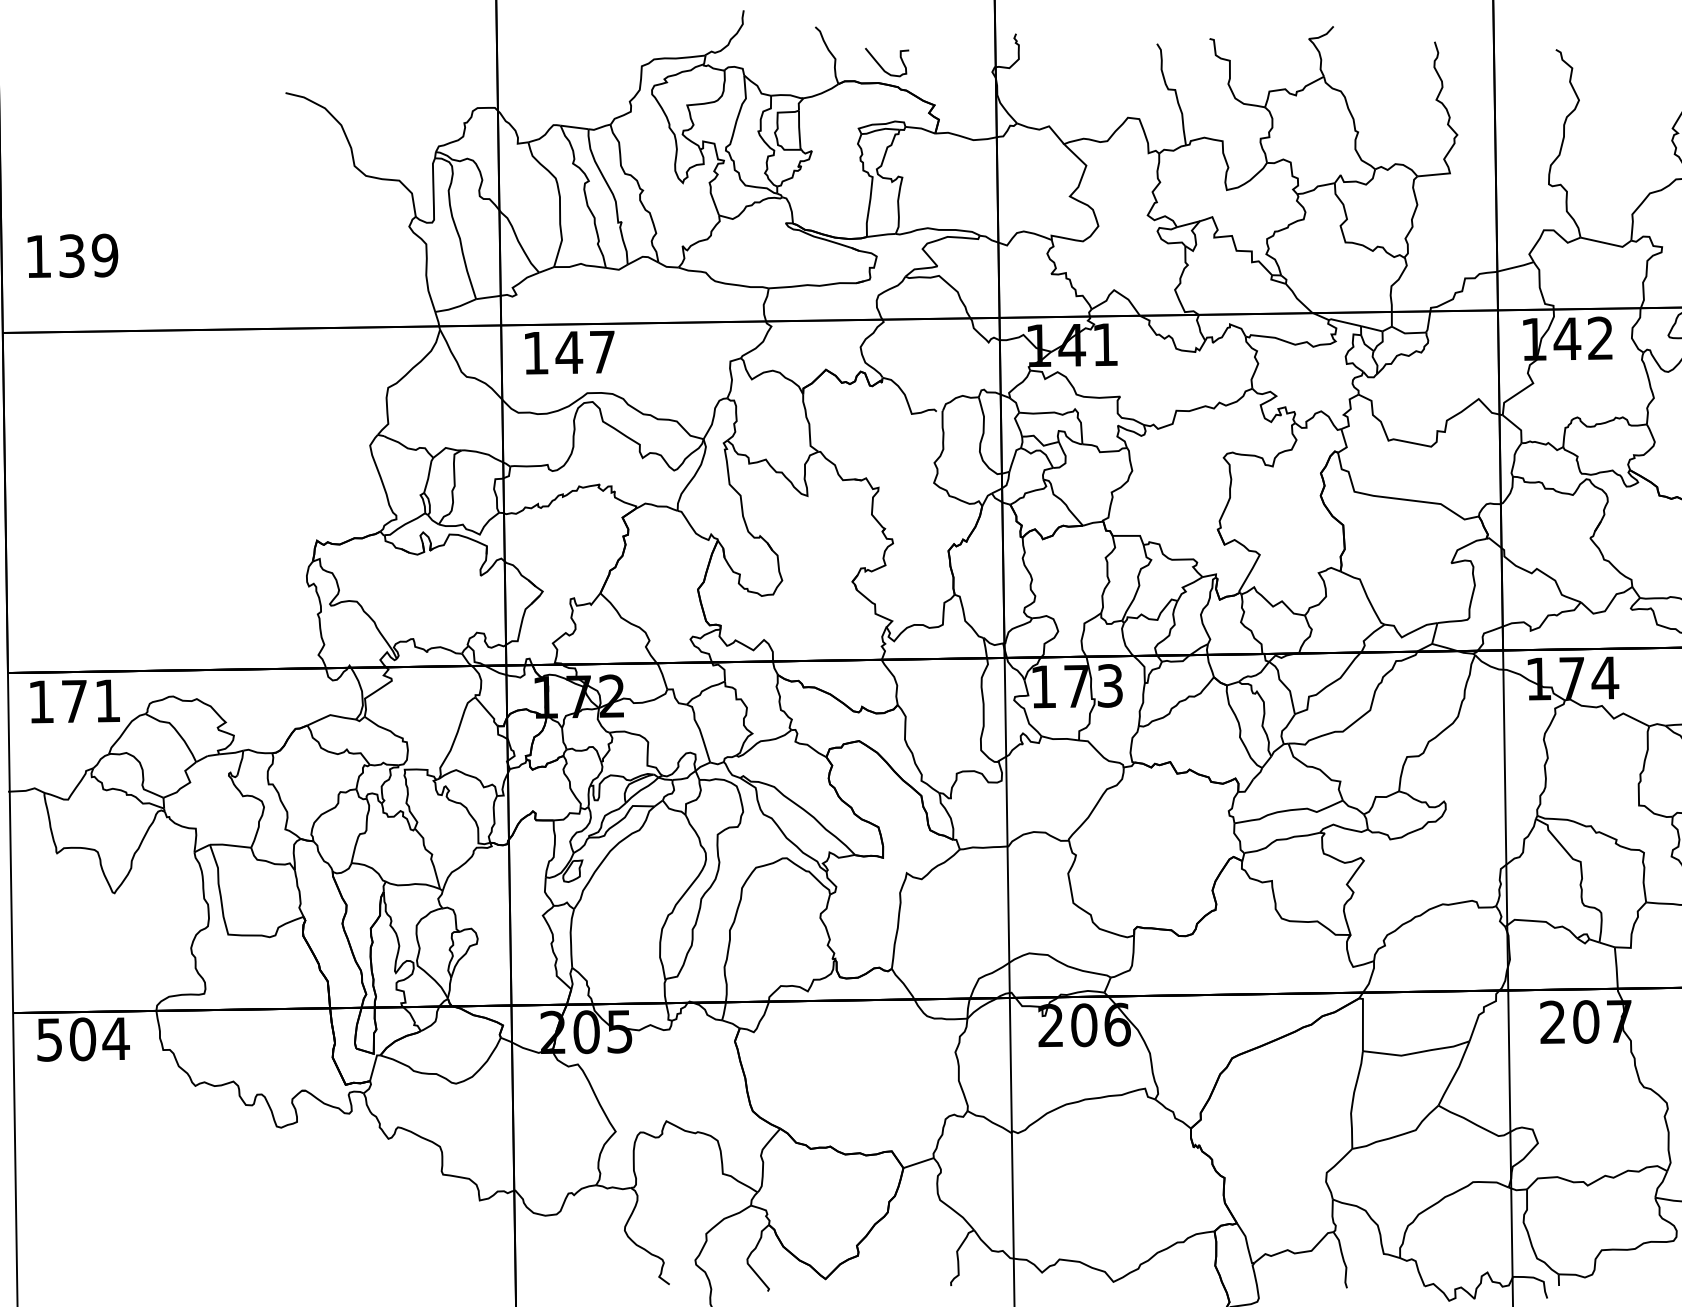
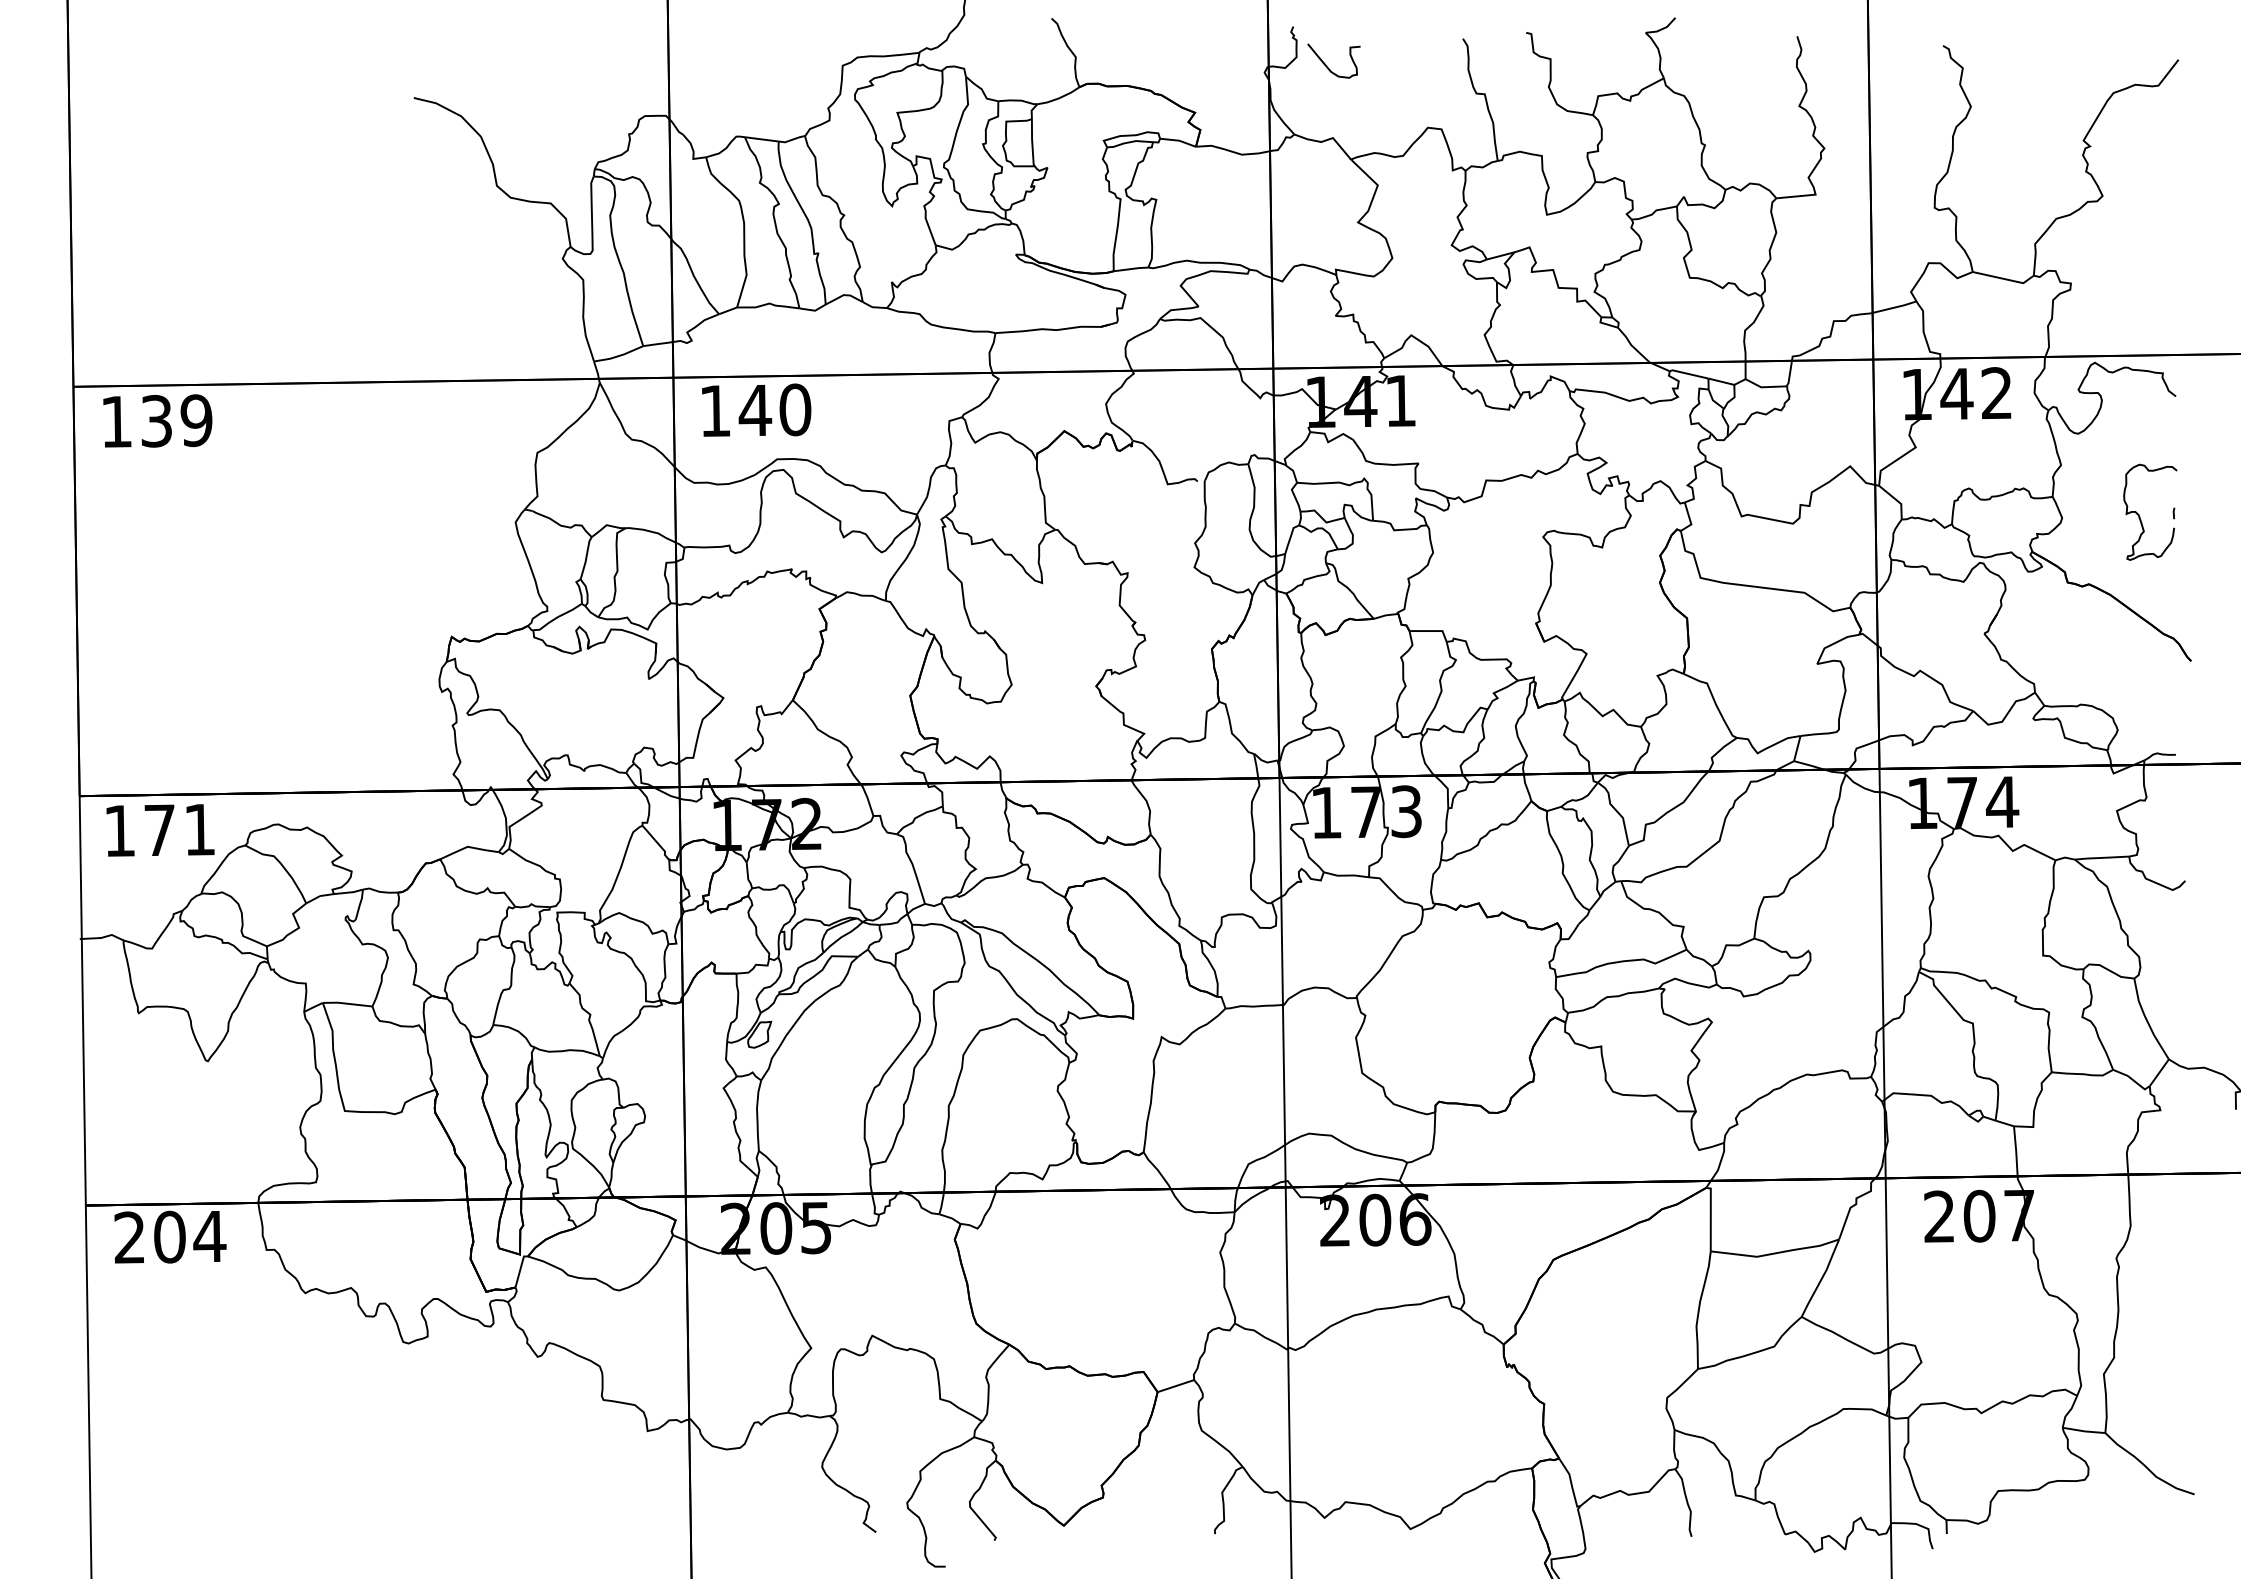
curve: (880, 65) -> (1326, 64), moved
text: (72, 255) -> (157, 420), moved
text: (602, 351) -> (795, 409), 147 -> 140
text: (49, 1039) -> (129, 1237), 504 -> 204

